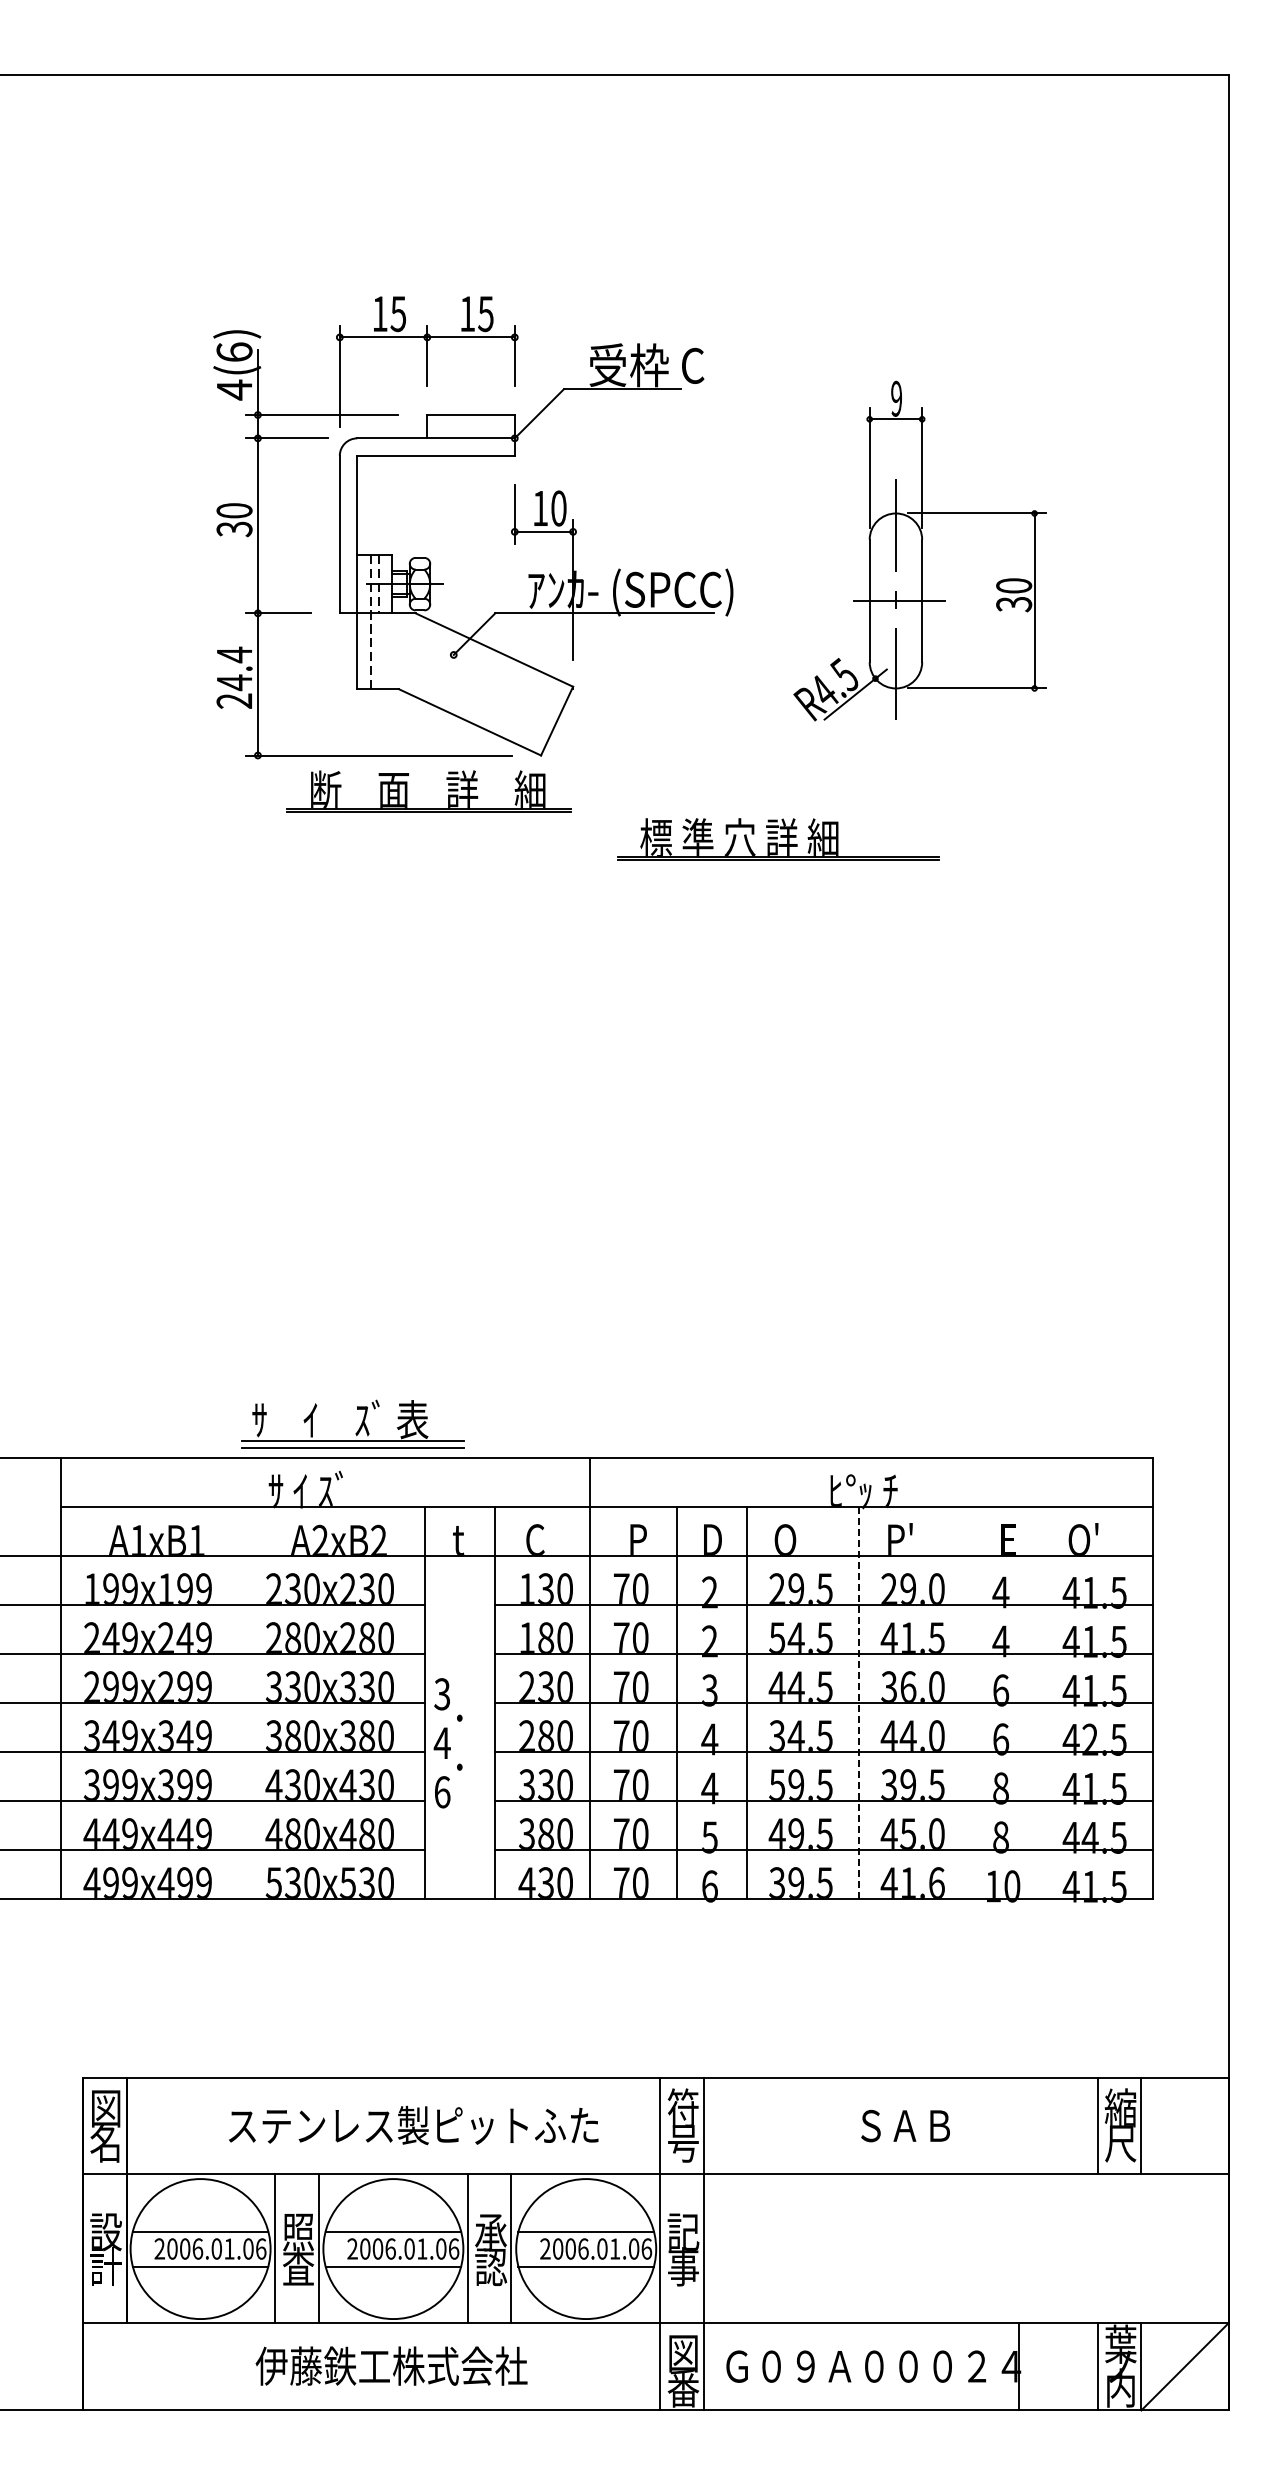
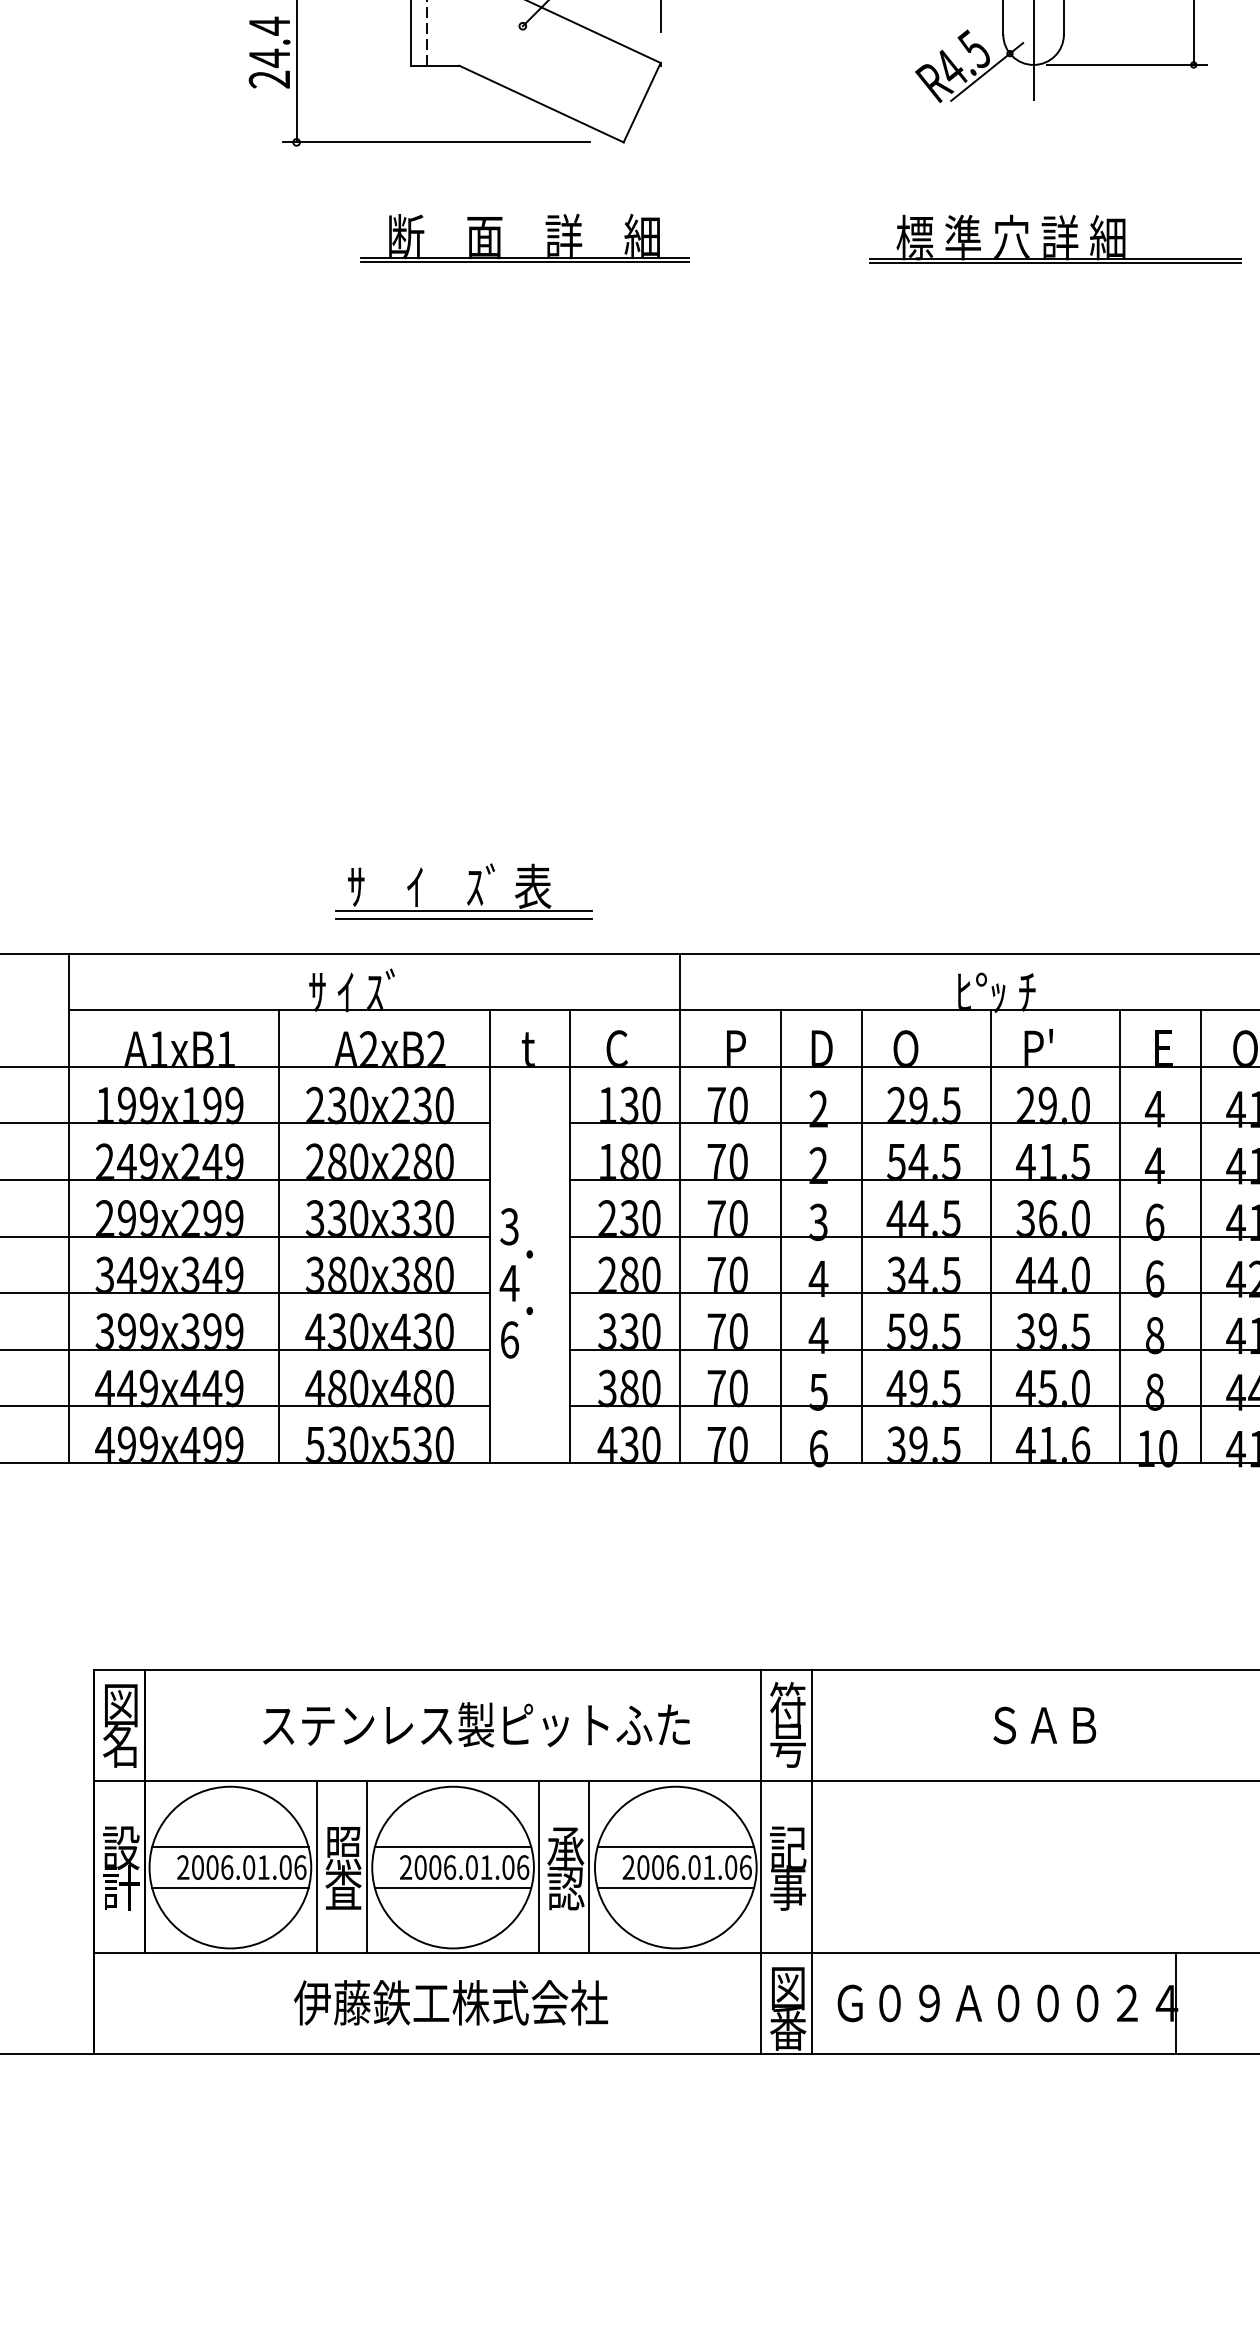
part: (428, 808) -> (524, 257), moved
part: (778, 839) -> (1056, 239), moved
part: (359, 1427) -> (471, 895), moved
line: (243, 1702) -> (279, 1236), added
line: (858, 1702) -> (990, 1236), dashed -> solid
line: (970, 1702) -> (1119, 1236), added
line: (1040, 1702) -> (1200, 1236), added

